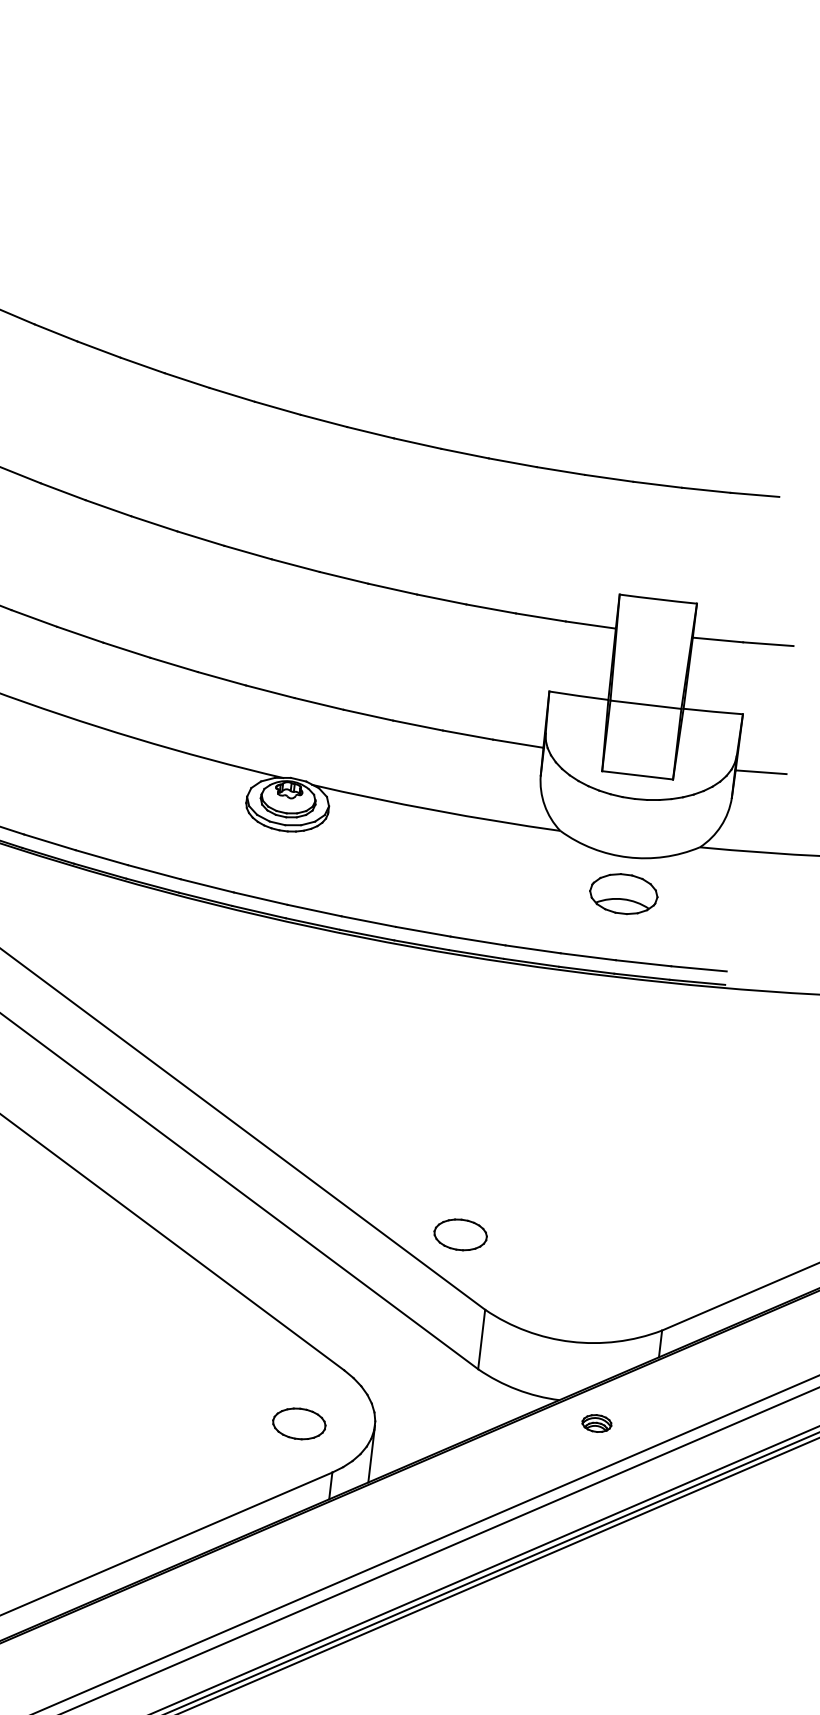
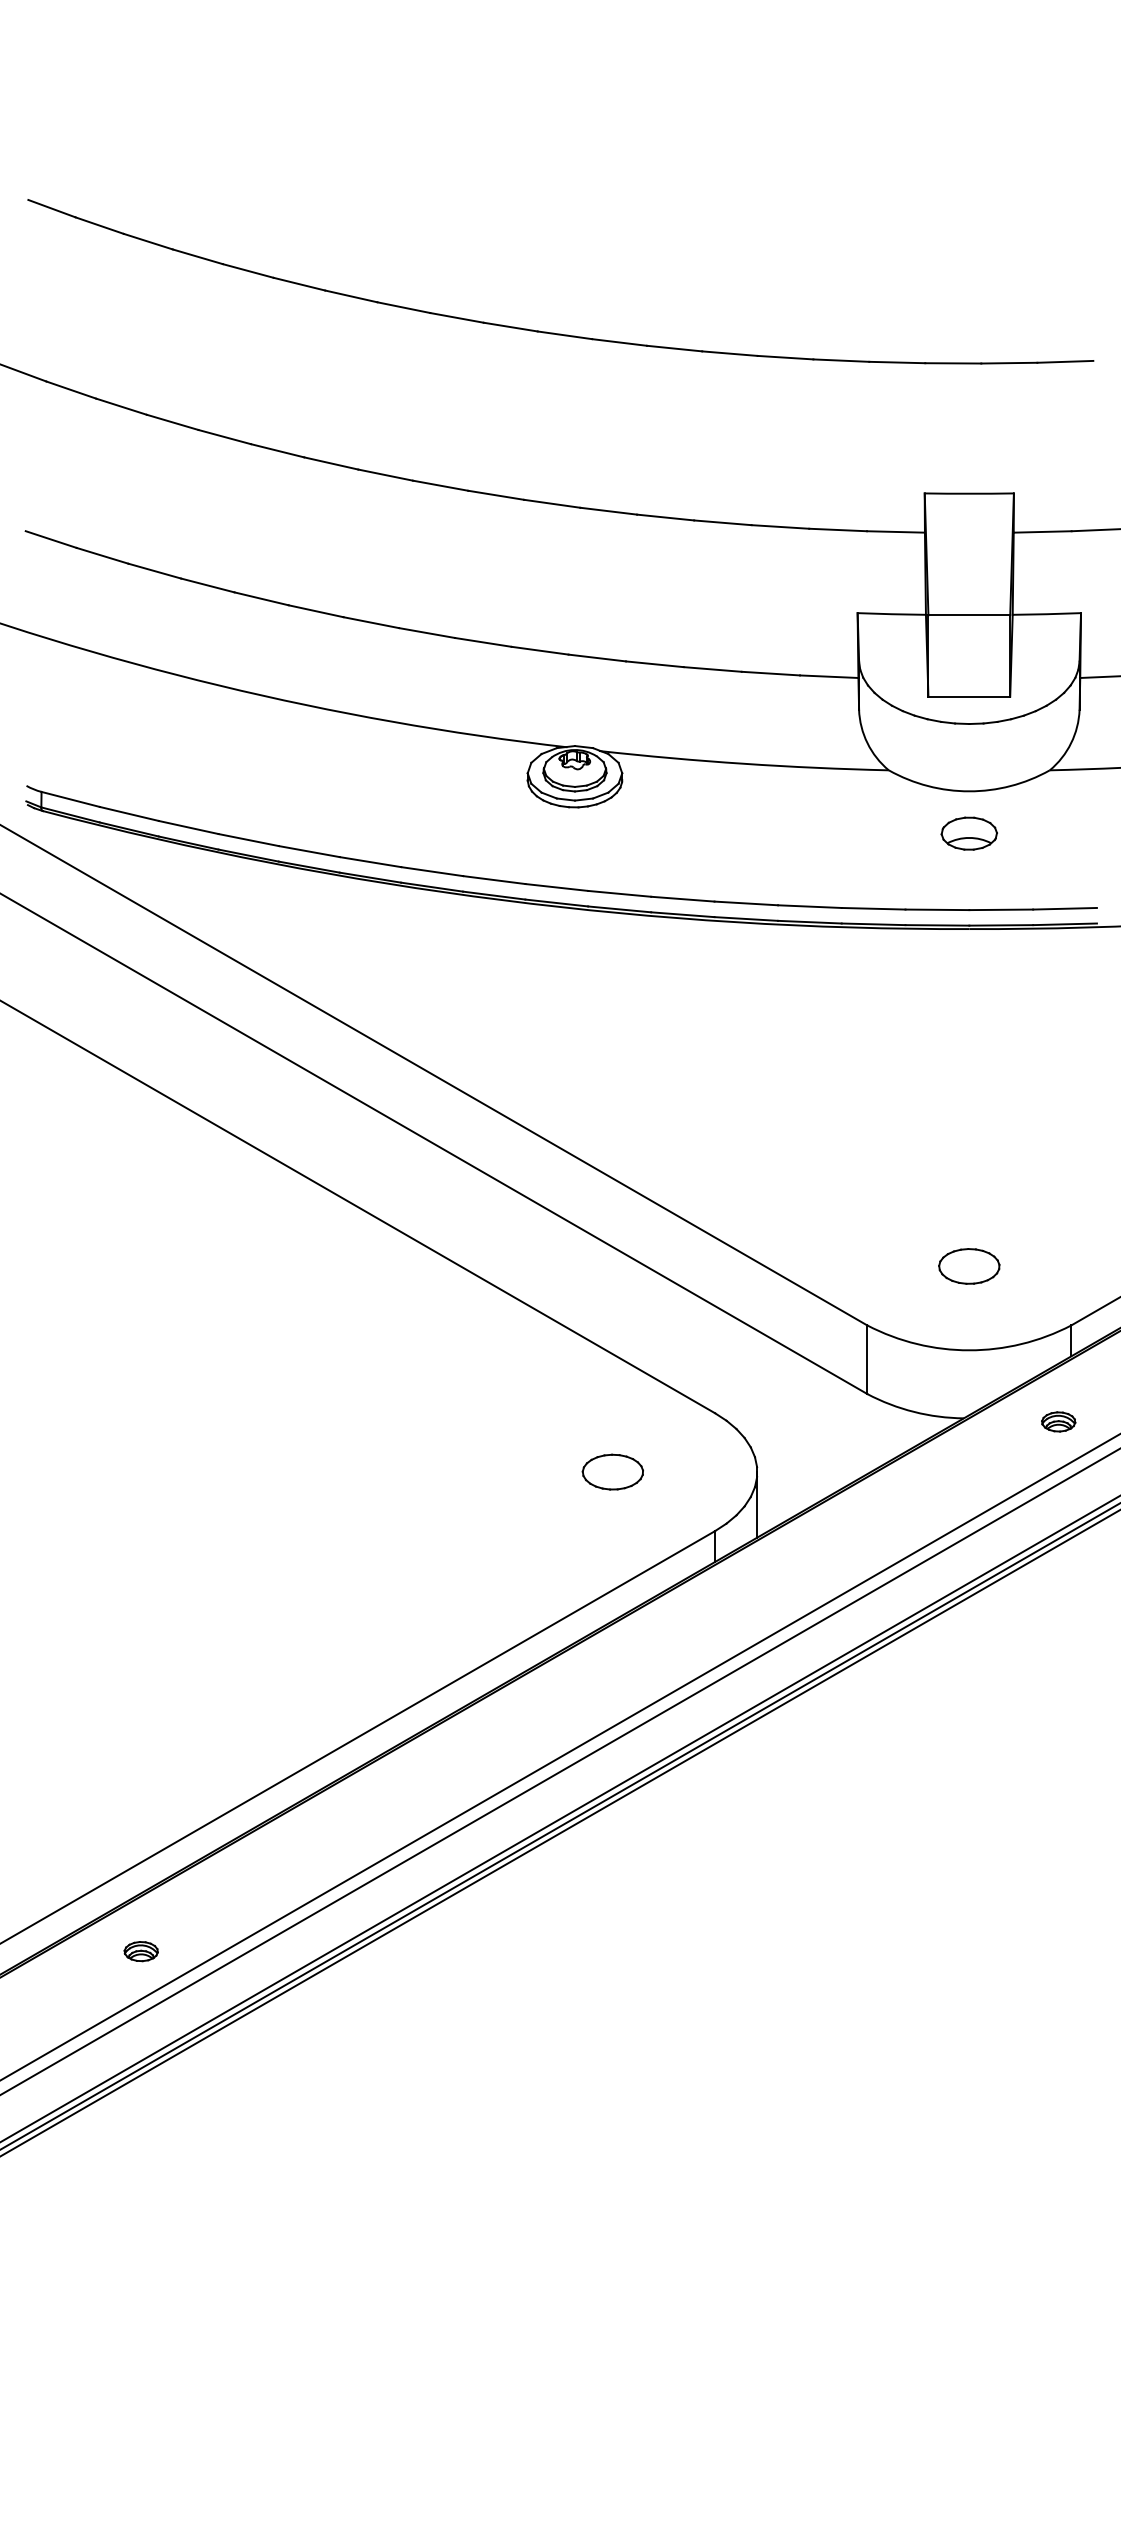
part: (623, 893) -> (968, 833), size x0.71
part: (460, 1234) -> (969, 1266), moved
part: (298, 1423) -> (612, 1471), moved
part: (596, 1423) -> (1058, 1421), moved

